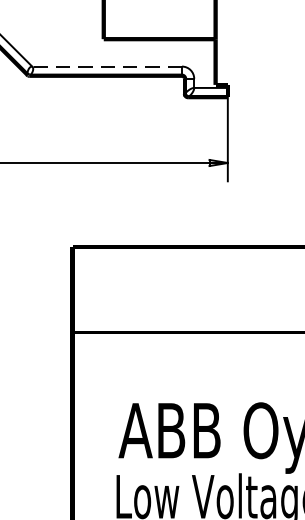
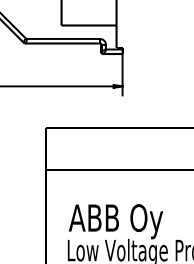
line: (107, 65) -> (63, 38), dashed -> solid

